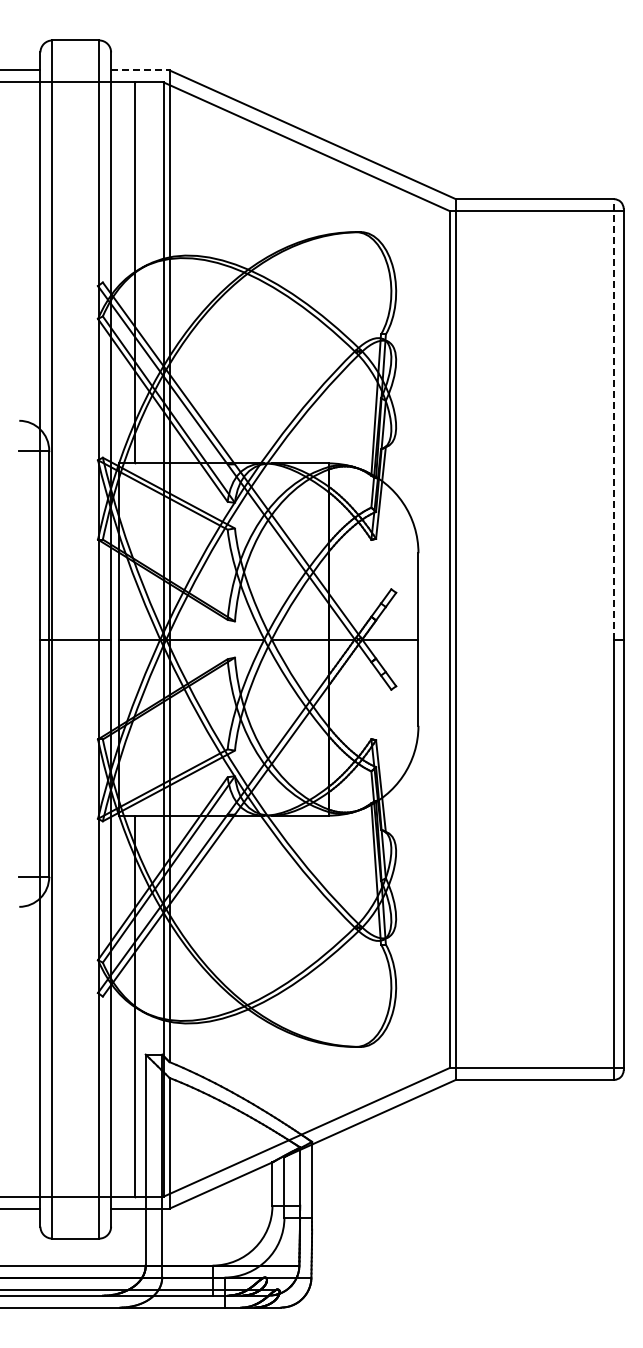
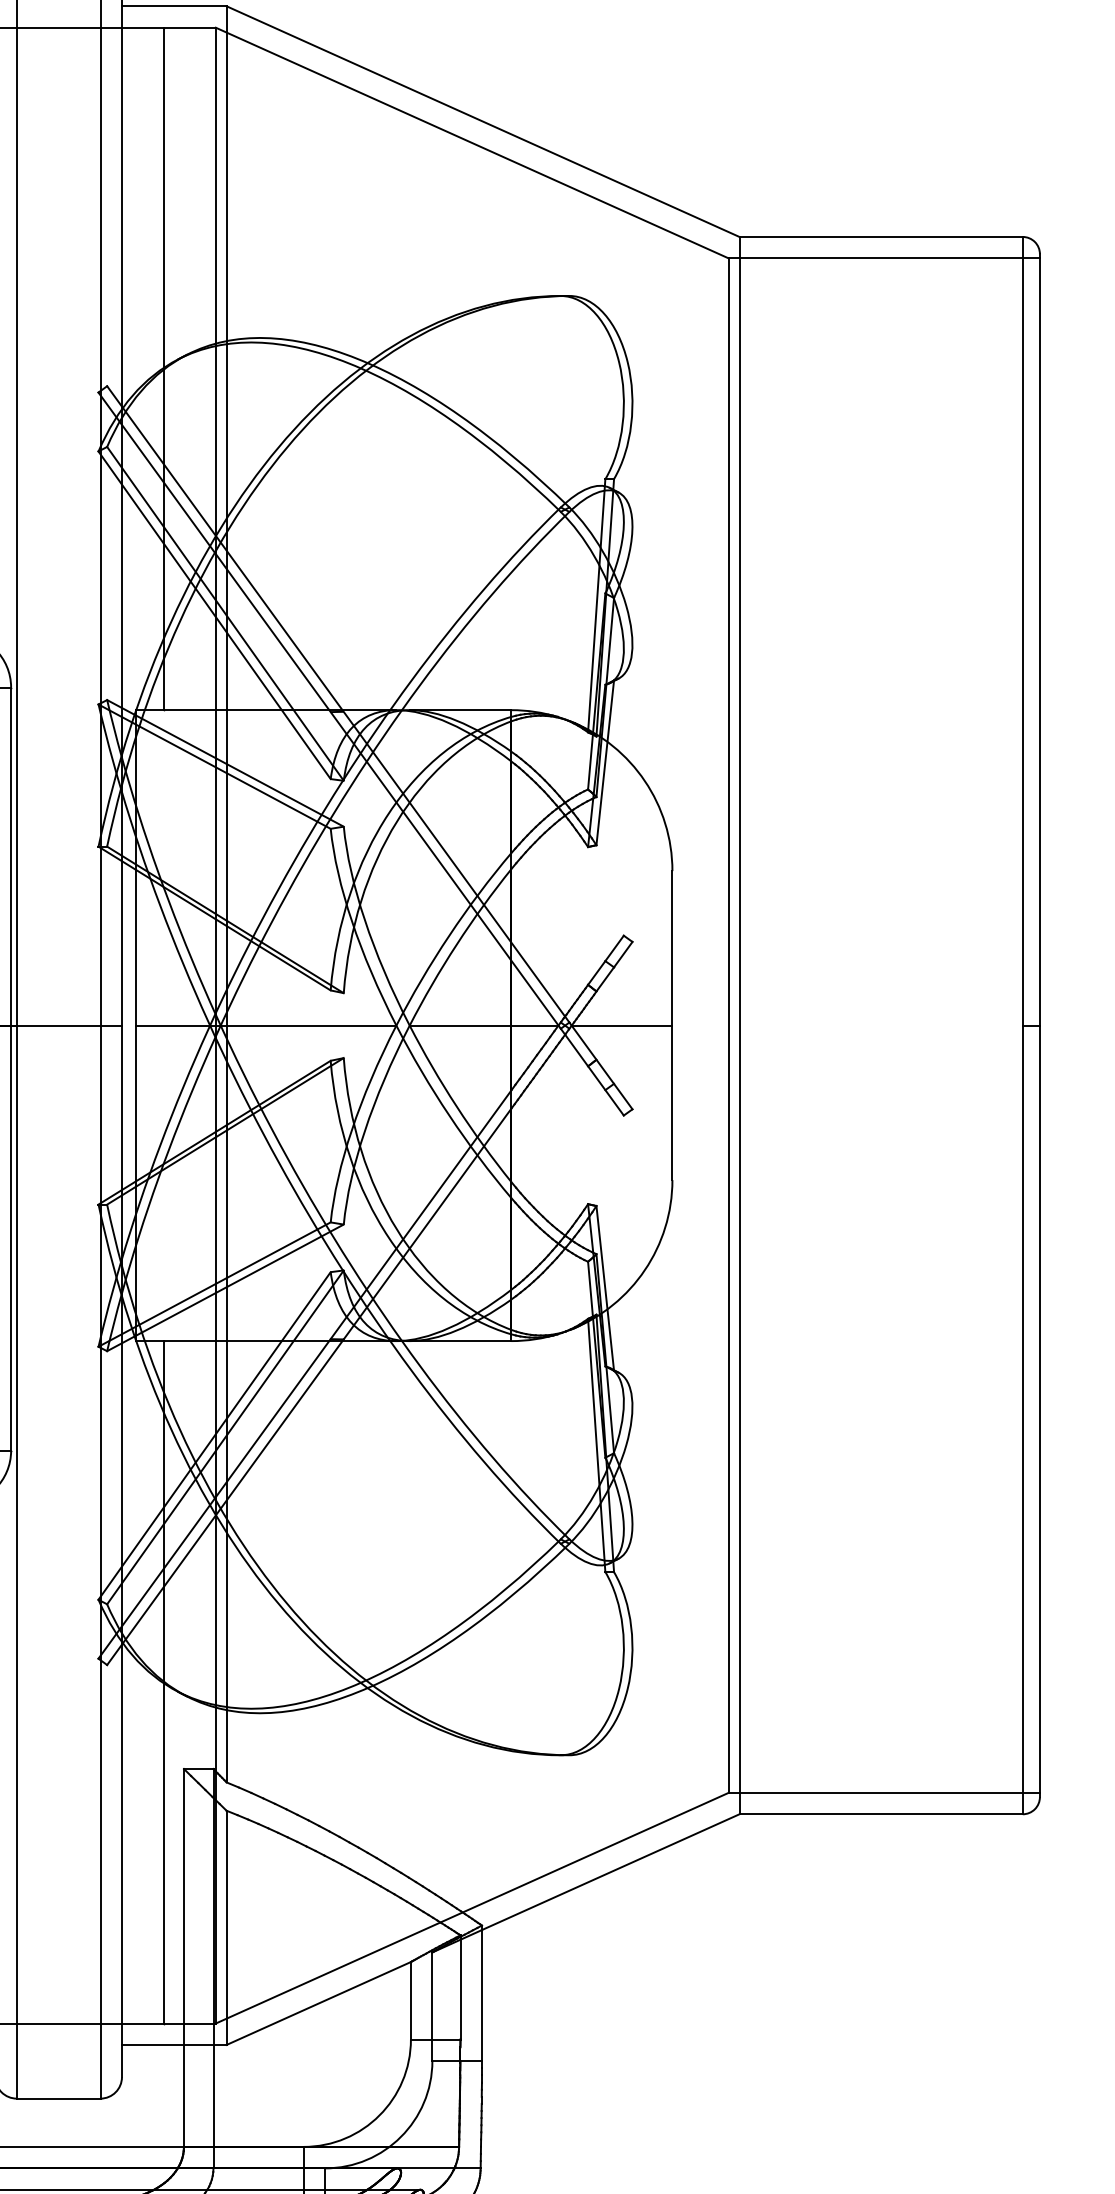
line: (140, 70) -> (174, 6), dashed -> solid
line: (614, 418) -> (1023, 629), dashed -> solid

